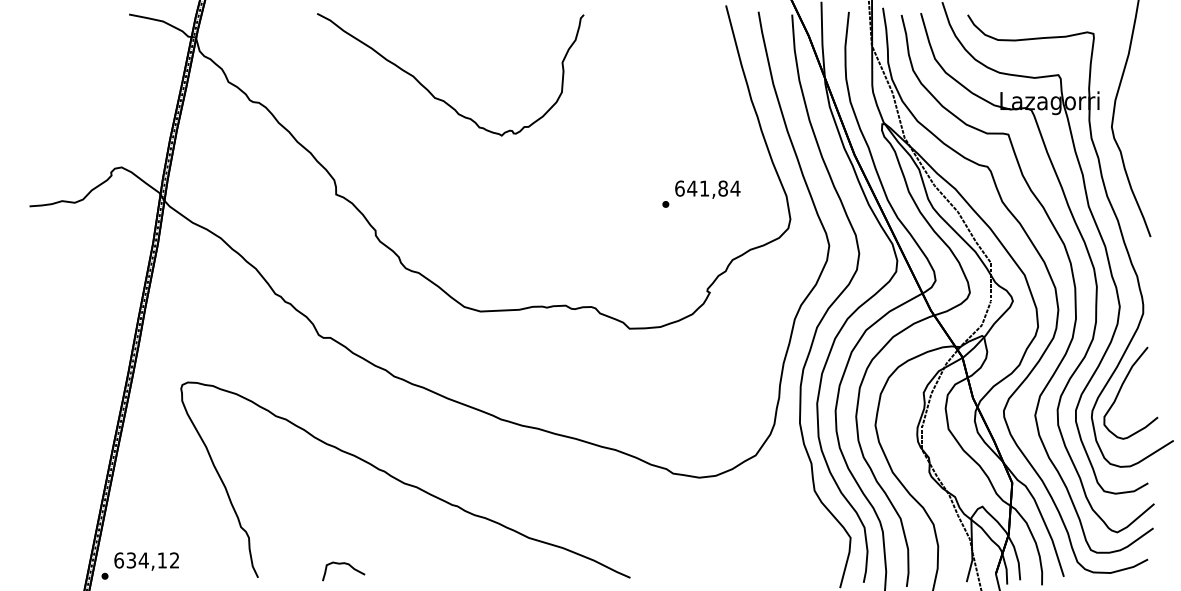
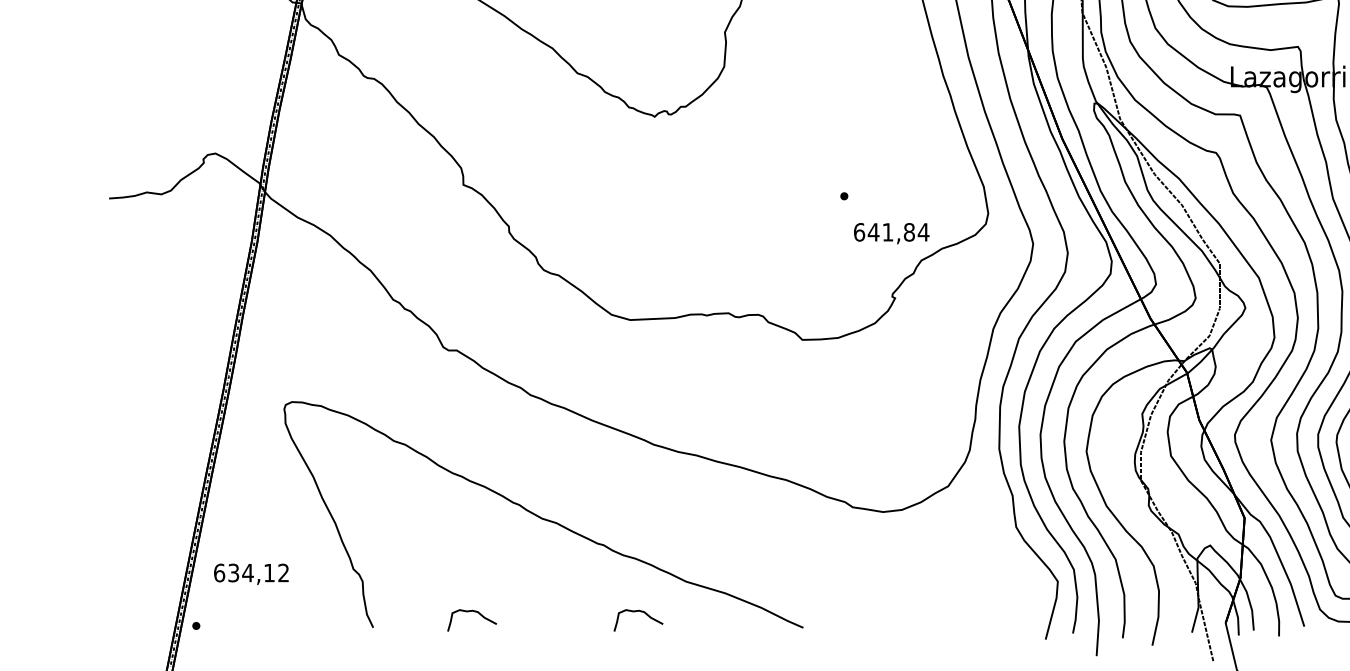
text: (707, 189) -> (891, 233), moved
text: (146, 561) -> (251, 574), moved
curve: (487, 564) -> (638, 612), added

